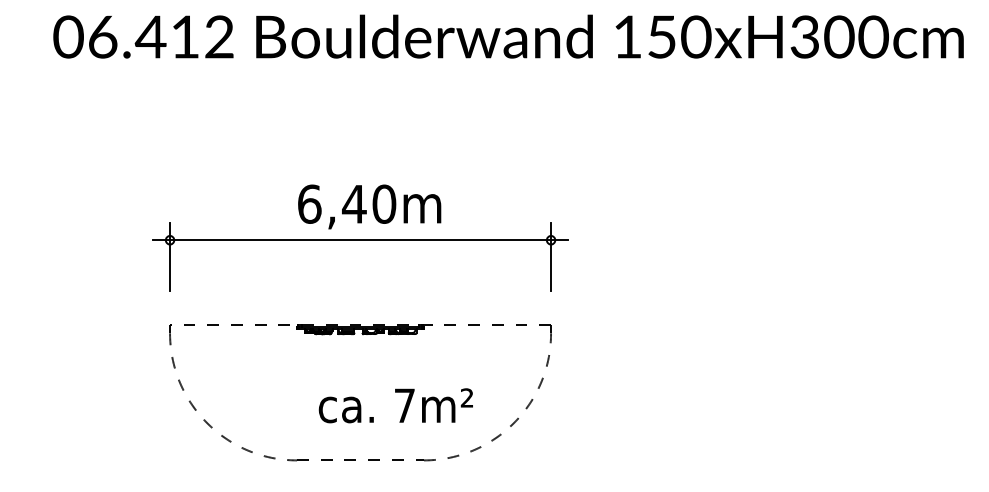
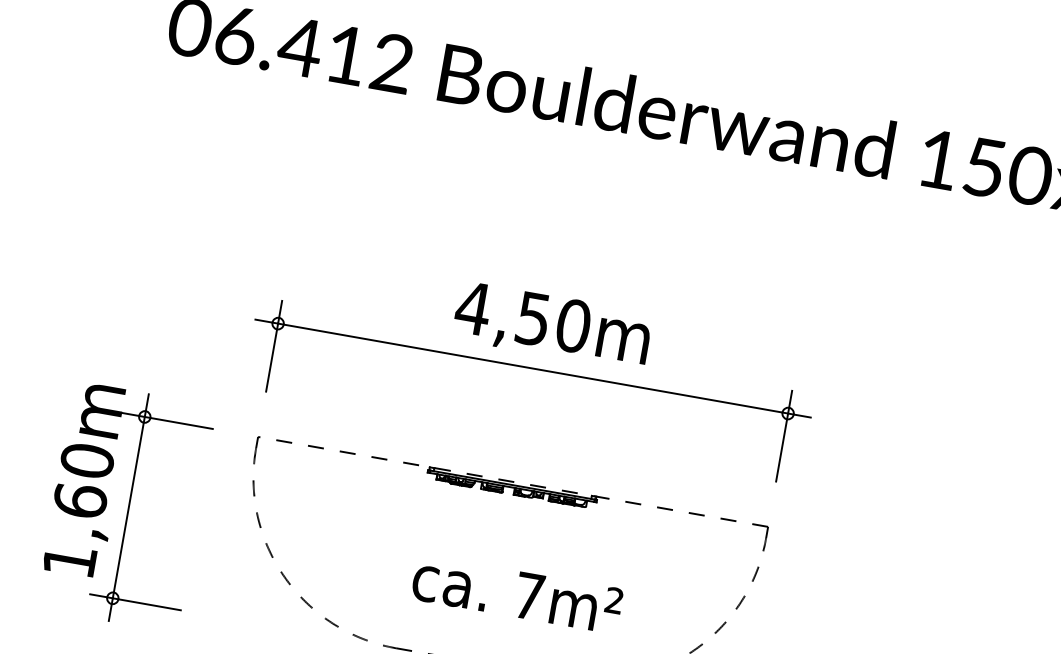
text: (331, 203) -> (502, 312), 6,40m -> 4,50m
part: (82, 392) -> (124, 506), added
text: (395, 405) -> (516, 593), moved

